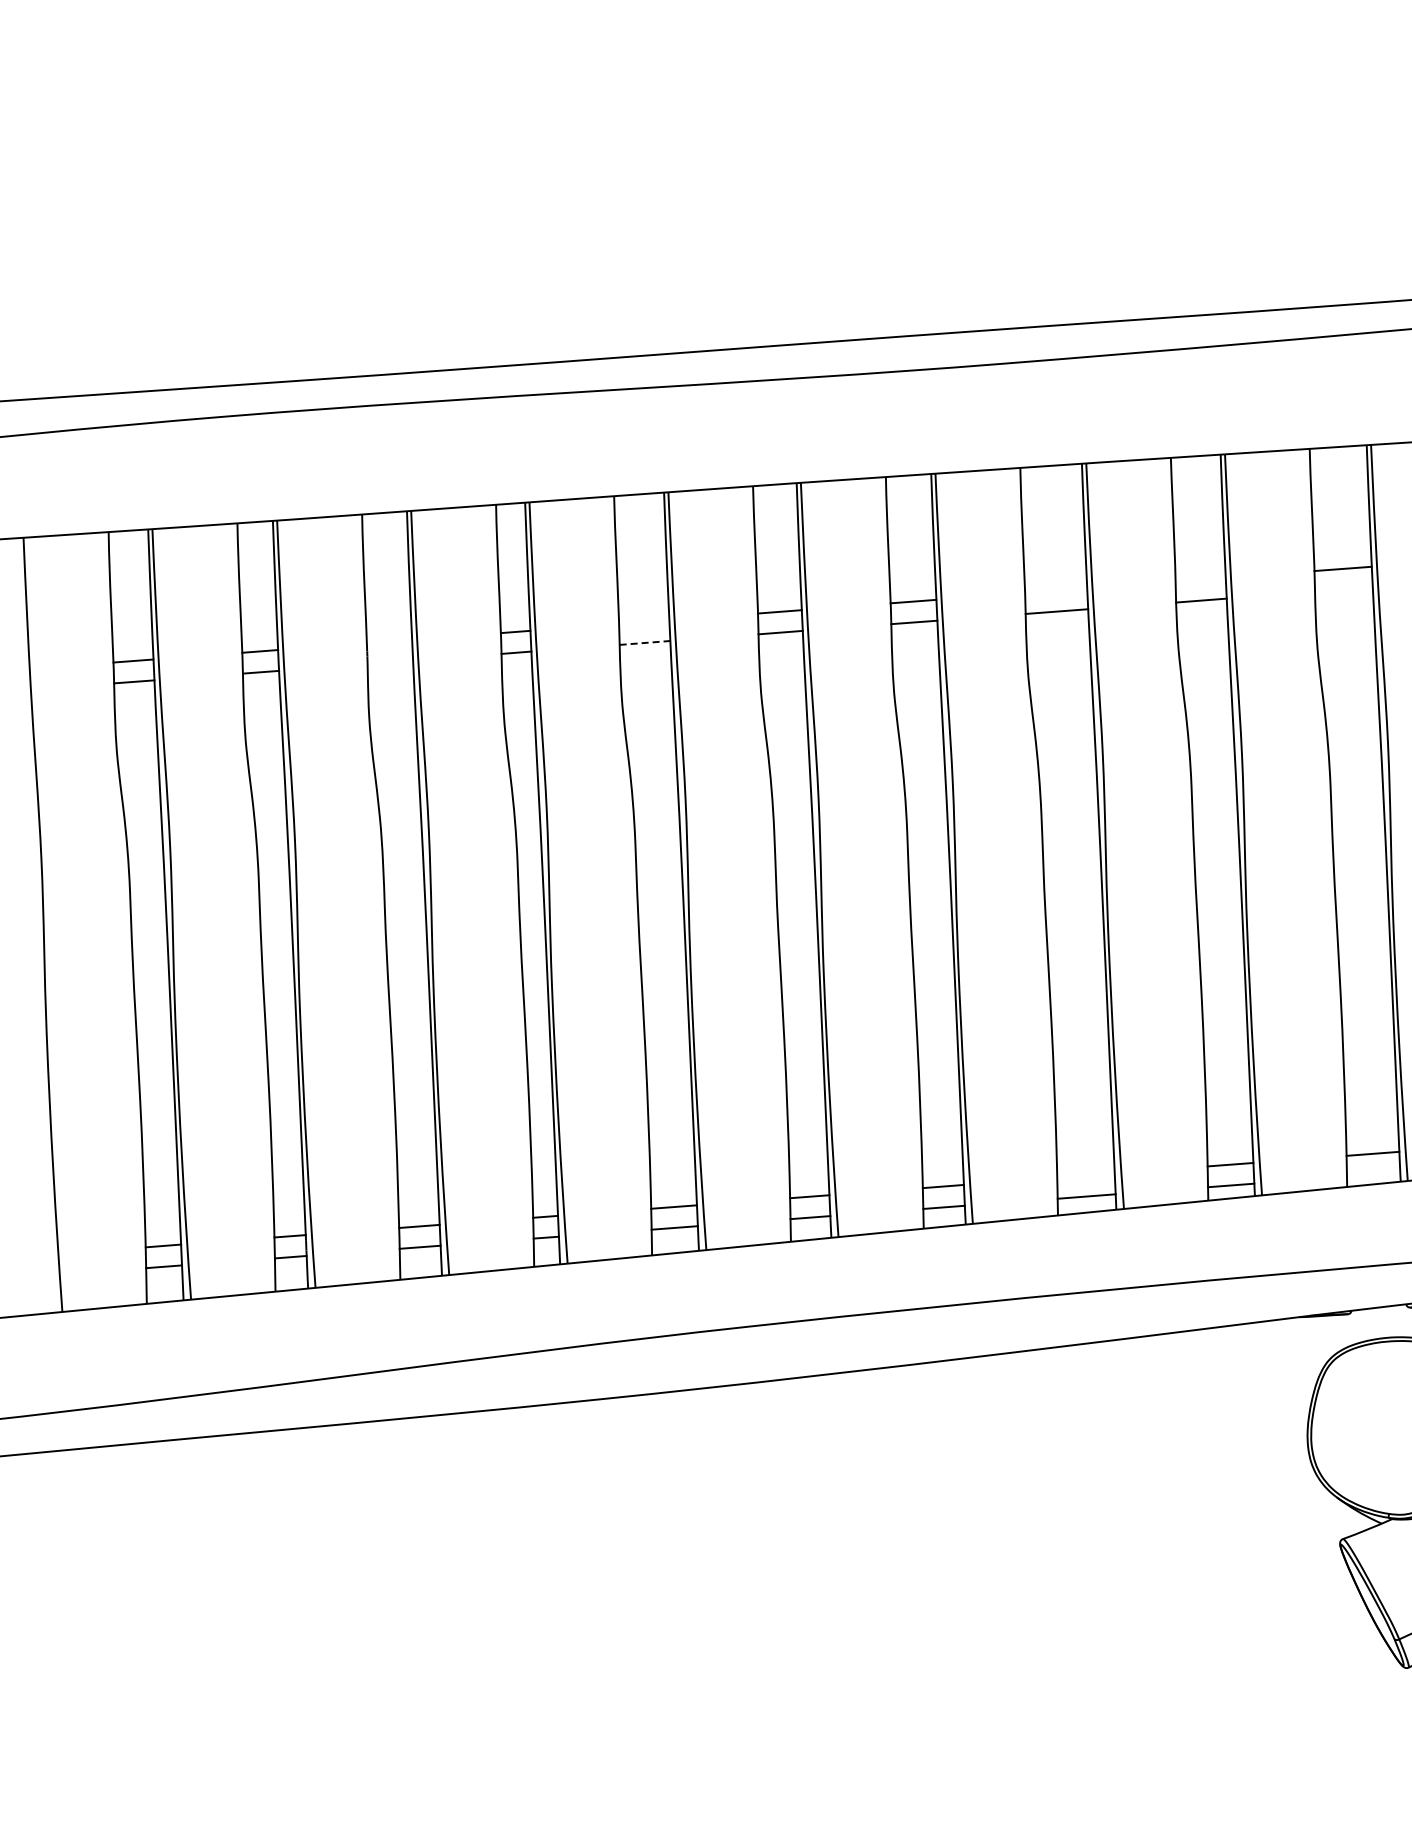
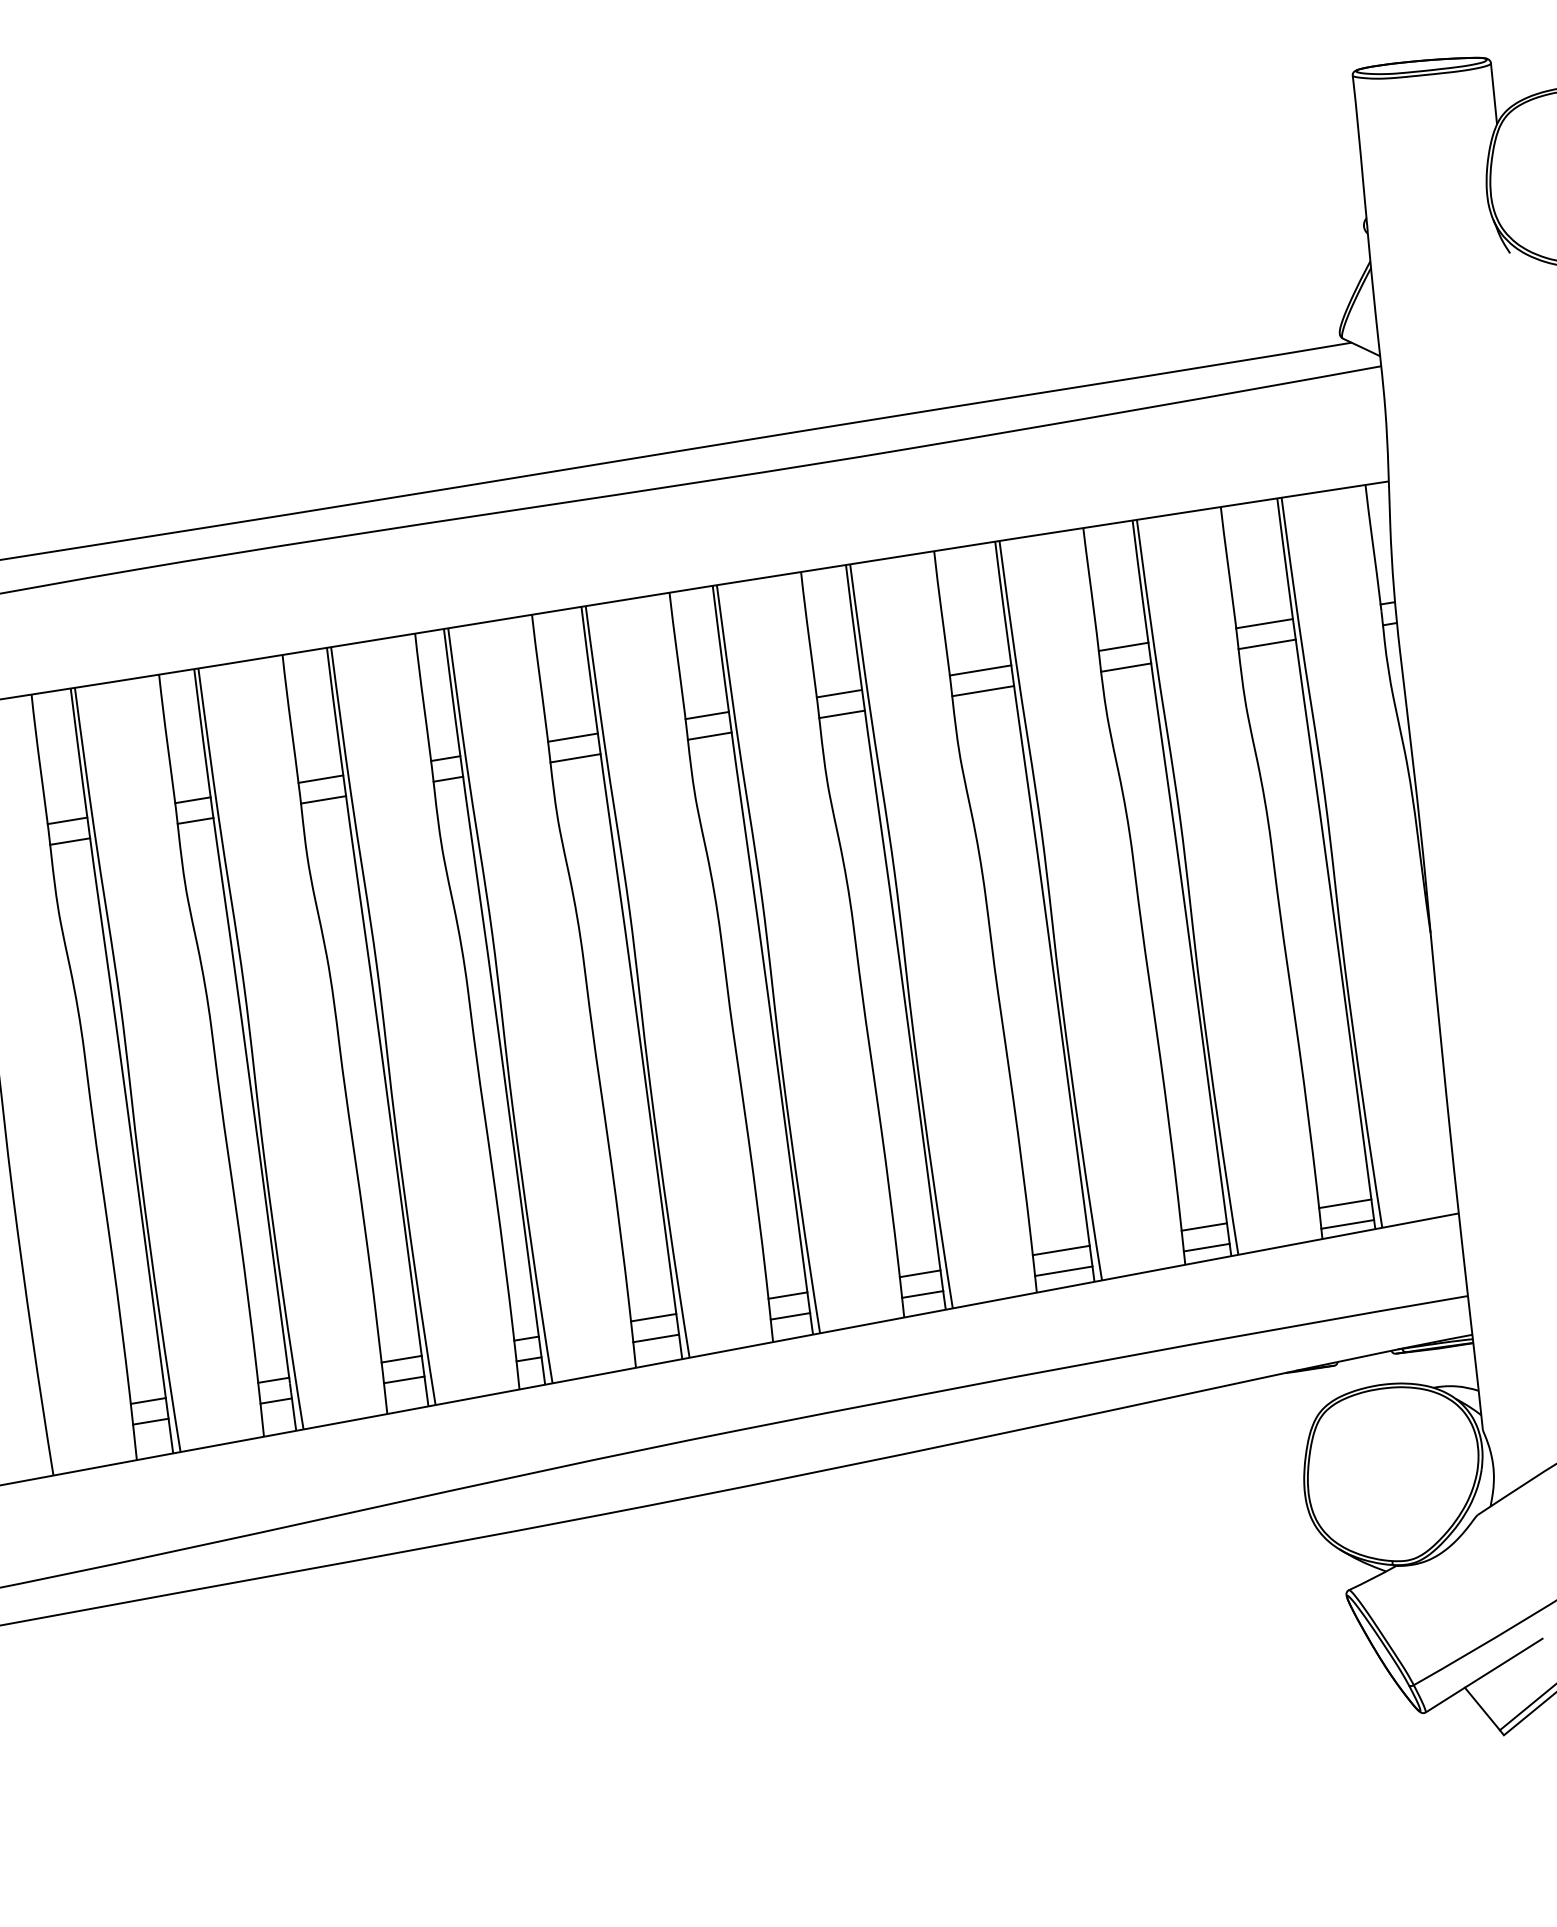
line: (1200, 579) -> (1123, 646), added
line: (1343, 589) -> (1266, 644), added
line: (1056, 590) -> (980, 670), added
line: (643, 621) -> (572, 737), added
line: (389, 640) -> (320, 778), added
line: (645, 643) -> (576, 758), dashed -> solid
line: (390, 662) -> (323, 799), added
line: (1373, 1174) -> (1347, 1224), added
line: (1085, 1175) -> (1060, 1250), added

